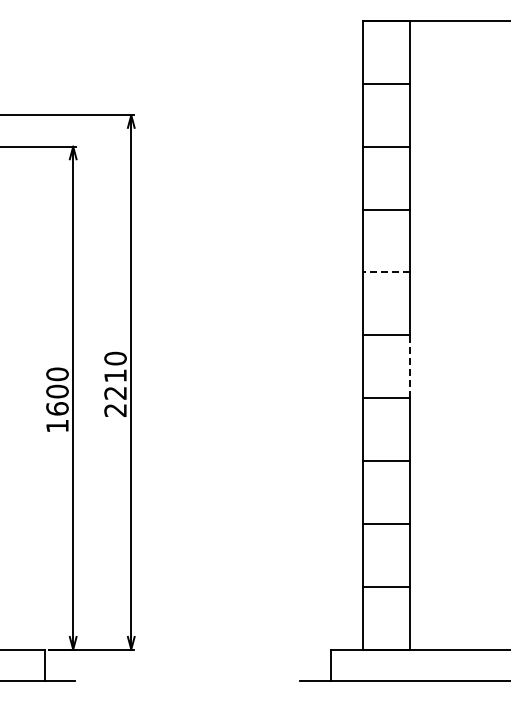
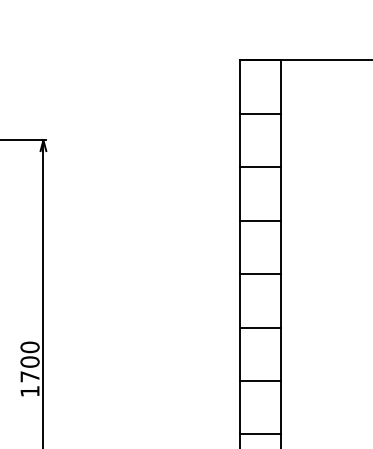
line: (386, 272) -> (260, 274), dashed -> solid
line: (409, 366) -> (280, 354), dashed -> solid
text: (115, 392) -> (30, 376), 2210 -> 1700

